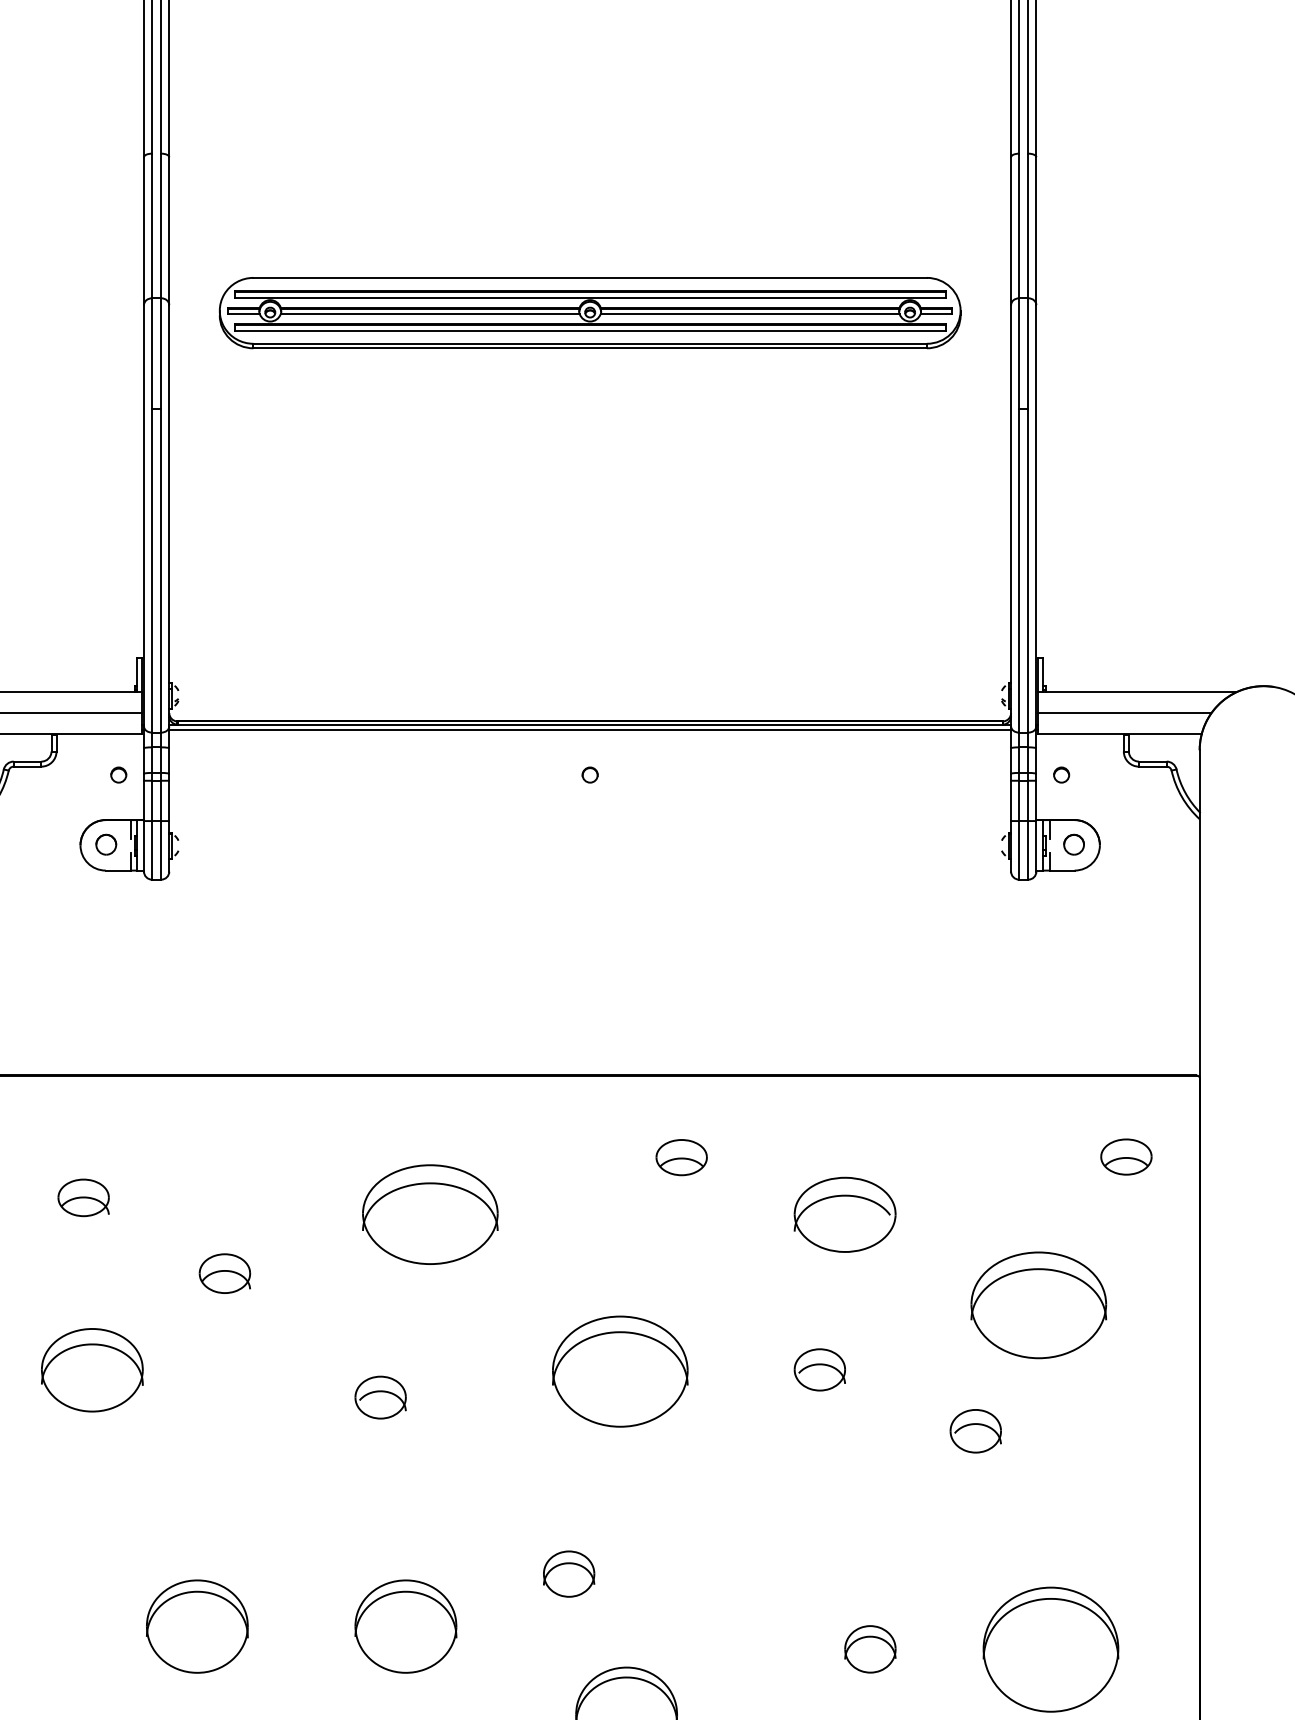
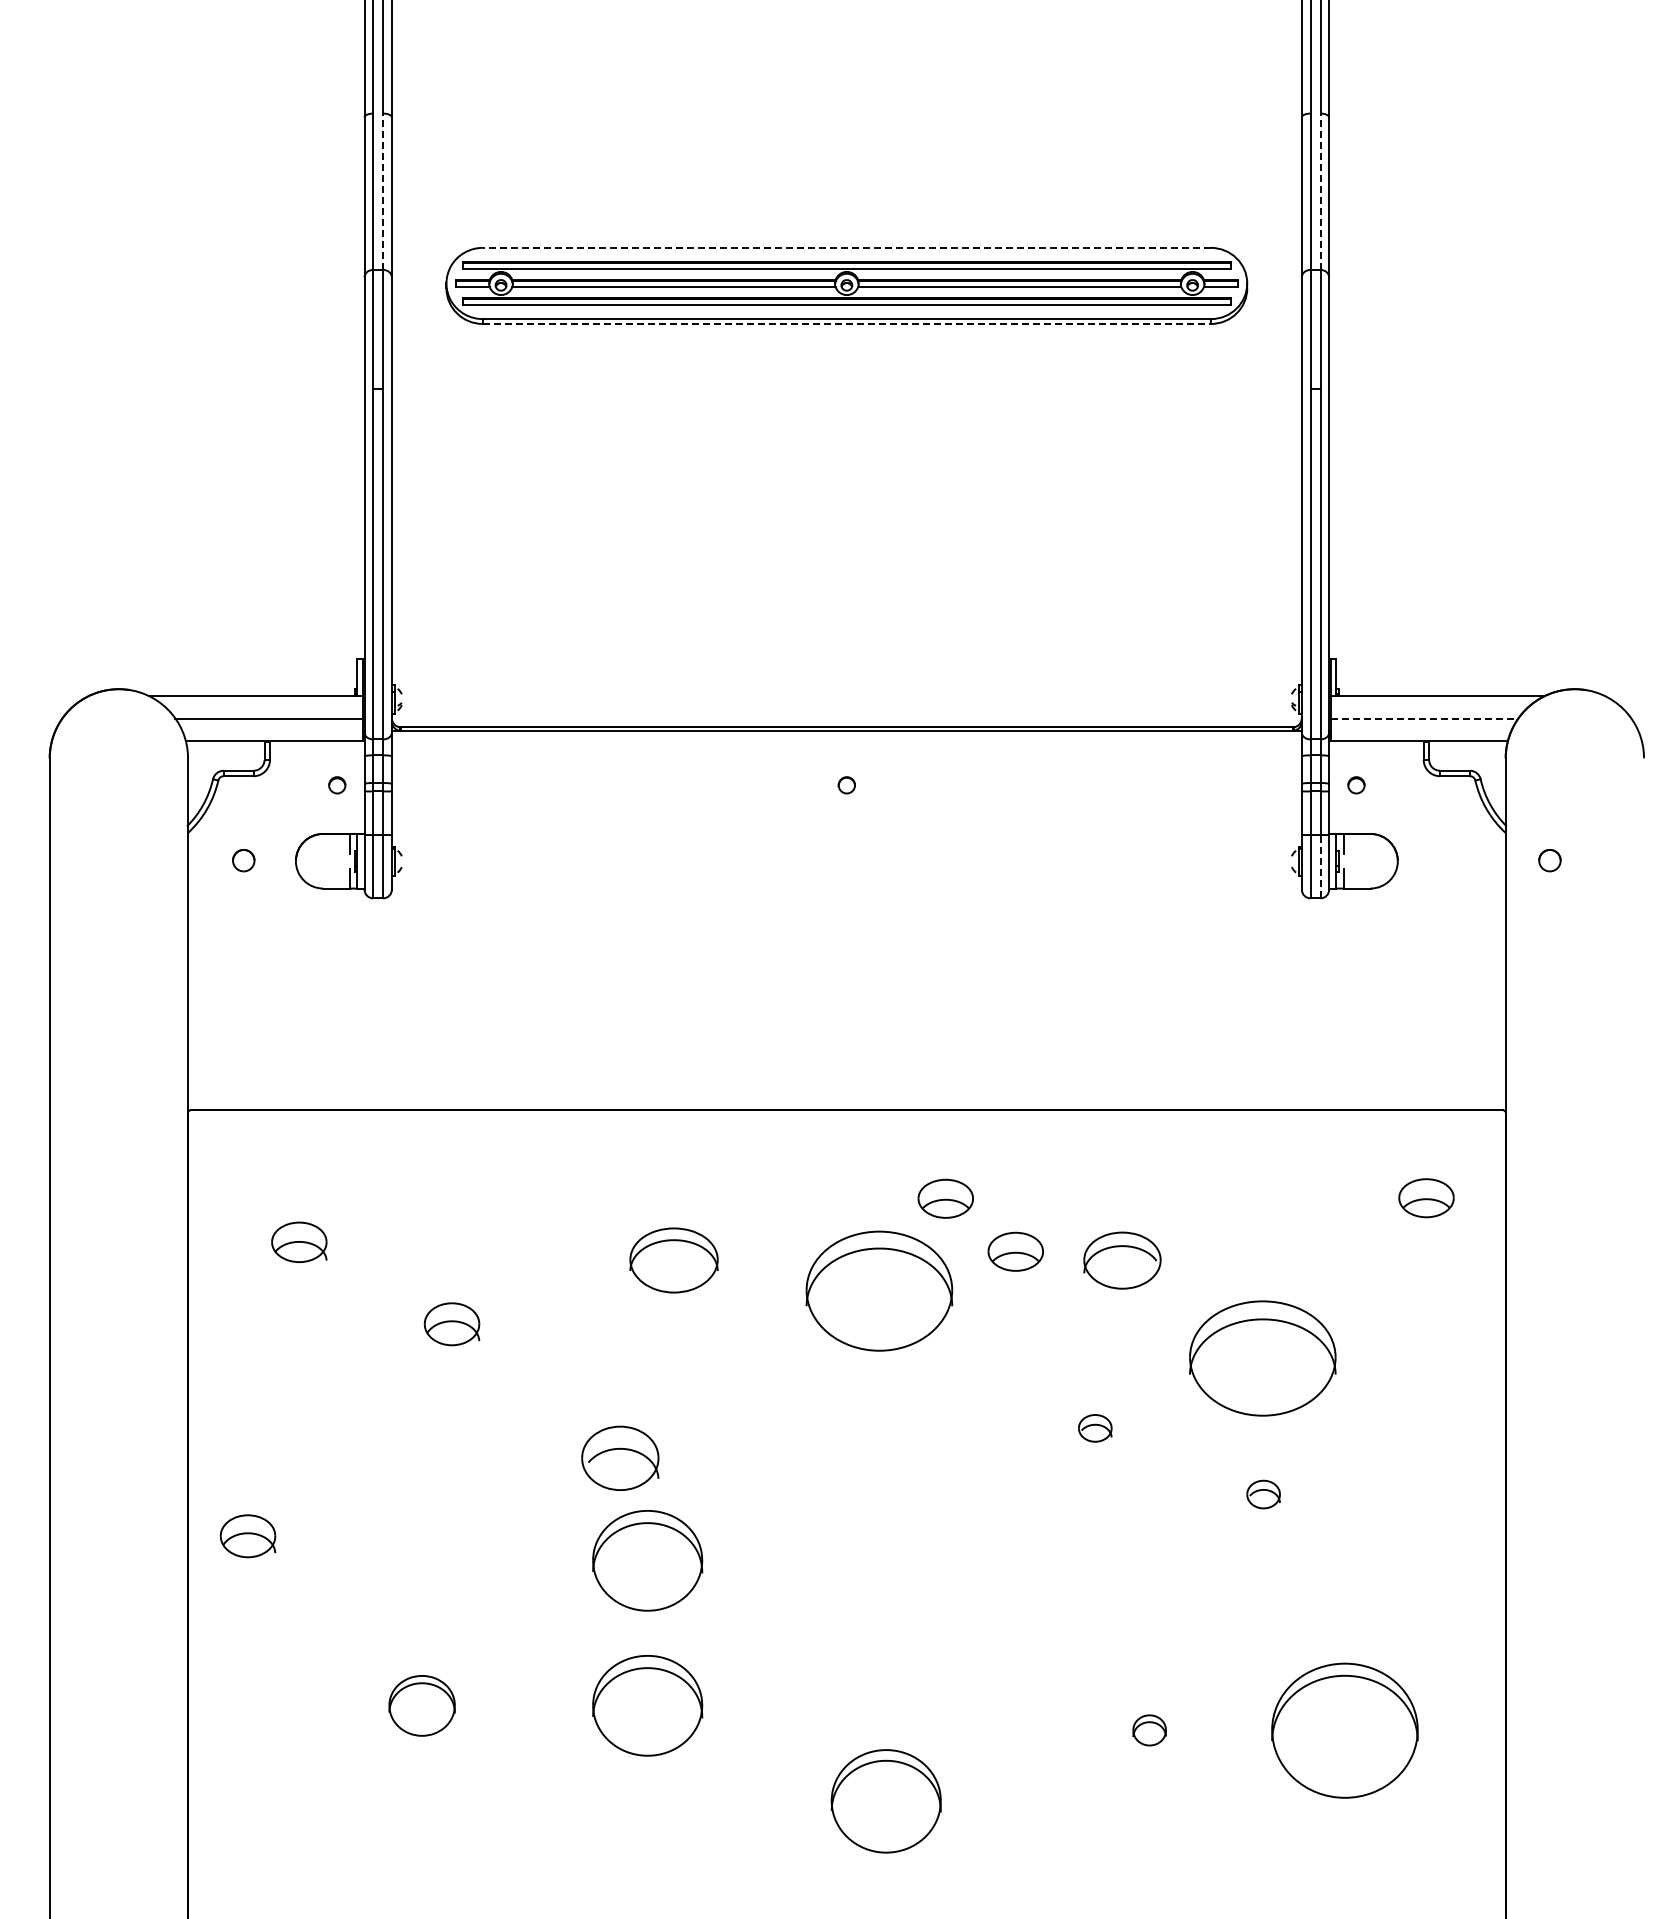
line: (161, 225) -> (383, 191), solid -> dashed
line: (1028, 225) -> (1320, 191), solid -> dashed
line: (589, 277) -> (846, 247), solid -> dashed
line: (589, 347) -> (846, 323), solid -> dashed
line: (1124, 713) -> (1424, 718), solid -> dashed
line: (589, 729) -> (846, 736), removed
part: (106, 844) -> (243, 860), moved
part: (1073, 844) -> (1549, 860), moved
line: (1028, 850) -> (1320, 866), solid -> dashed
part: (746, 1206) -> (1015, 1251), added
part: (429, 1214) -> (673, 1260), size x0.6
part: (845, 1214) -> (1122, 1260), size x0.7
part: (1038, 1305) -> (1262, 1358), moved
part: (92, 1370) -> (308, 1428), removed
part: (820, 1370) -> (1095, 1428), size x0.6
part: (620, 1371) -> (879, 1290), moved
part: (380, 1396) -> (620, 1457), size x1.4
part: (975, 1431) -> (1263, 1494), size x0.6
part: (35, 1470) -> (247, 1536), added
part: (405, 1492) -> (647, 1560), added
part: (569, 1573) -> (824, 1648), removed
part: (196, 1626) -> (421, 1705), size x0.6
part: (870, 1649) -> (1149, 1730), size x0.6

